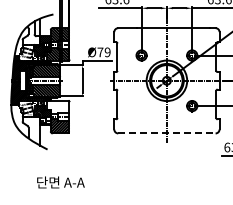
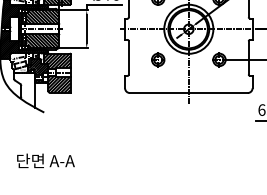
part: (141, 106) -> (158, 60), added
hatch: (58, 107) -> (57, 61), added
line: (166, 133) -> (188, 93), dashed -> solid
text: (60, 182) -> (45, 160), moved

